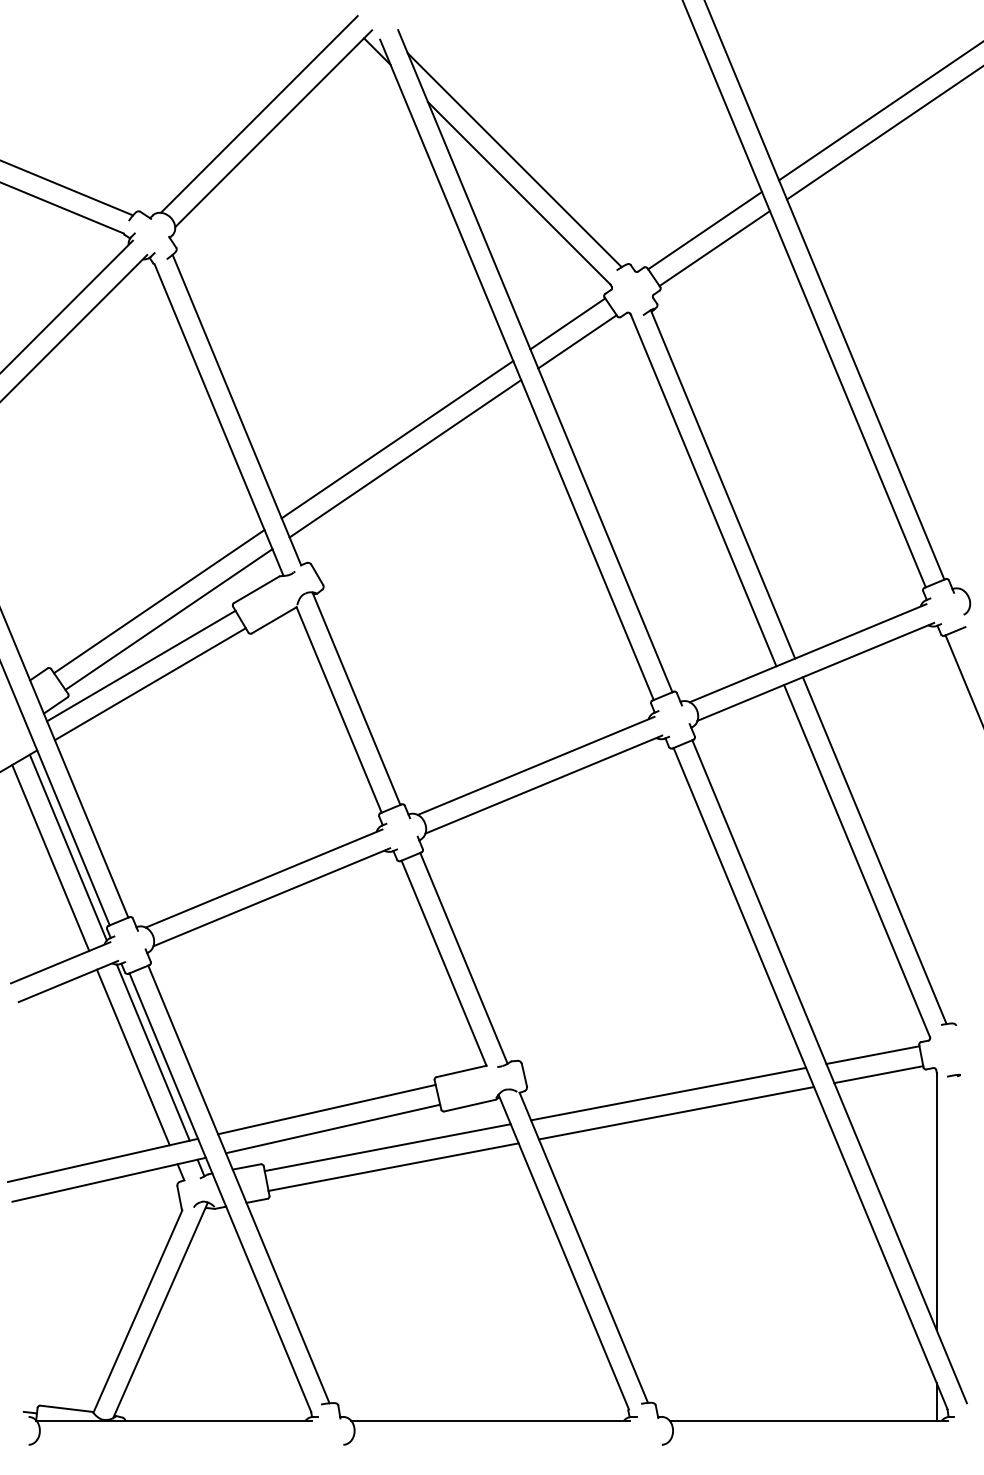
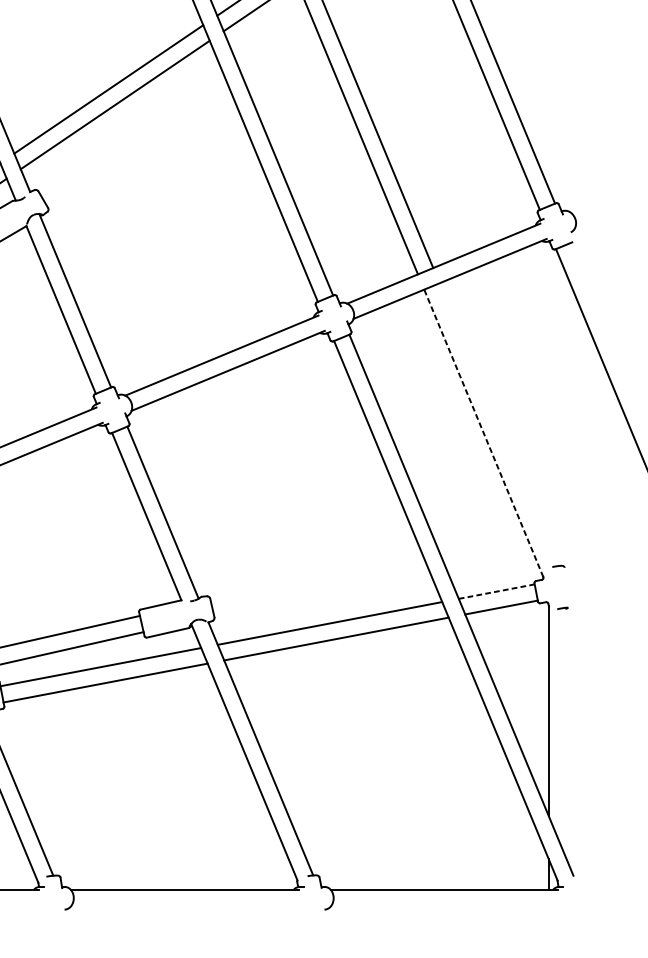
line: (874, 850) -> (498, 424), removed
line: (857, 861) -> (484, 433), solid -> dashed
line: (873, 1055) -> (497, 591), solid -> dashed

